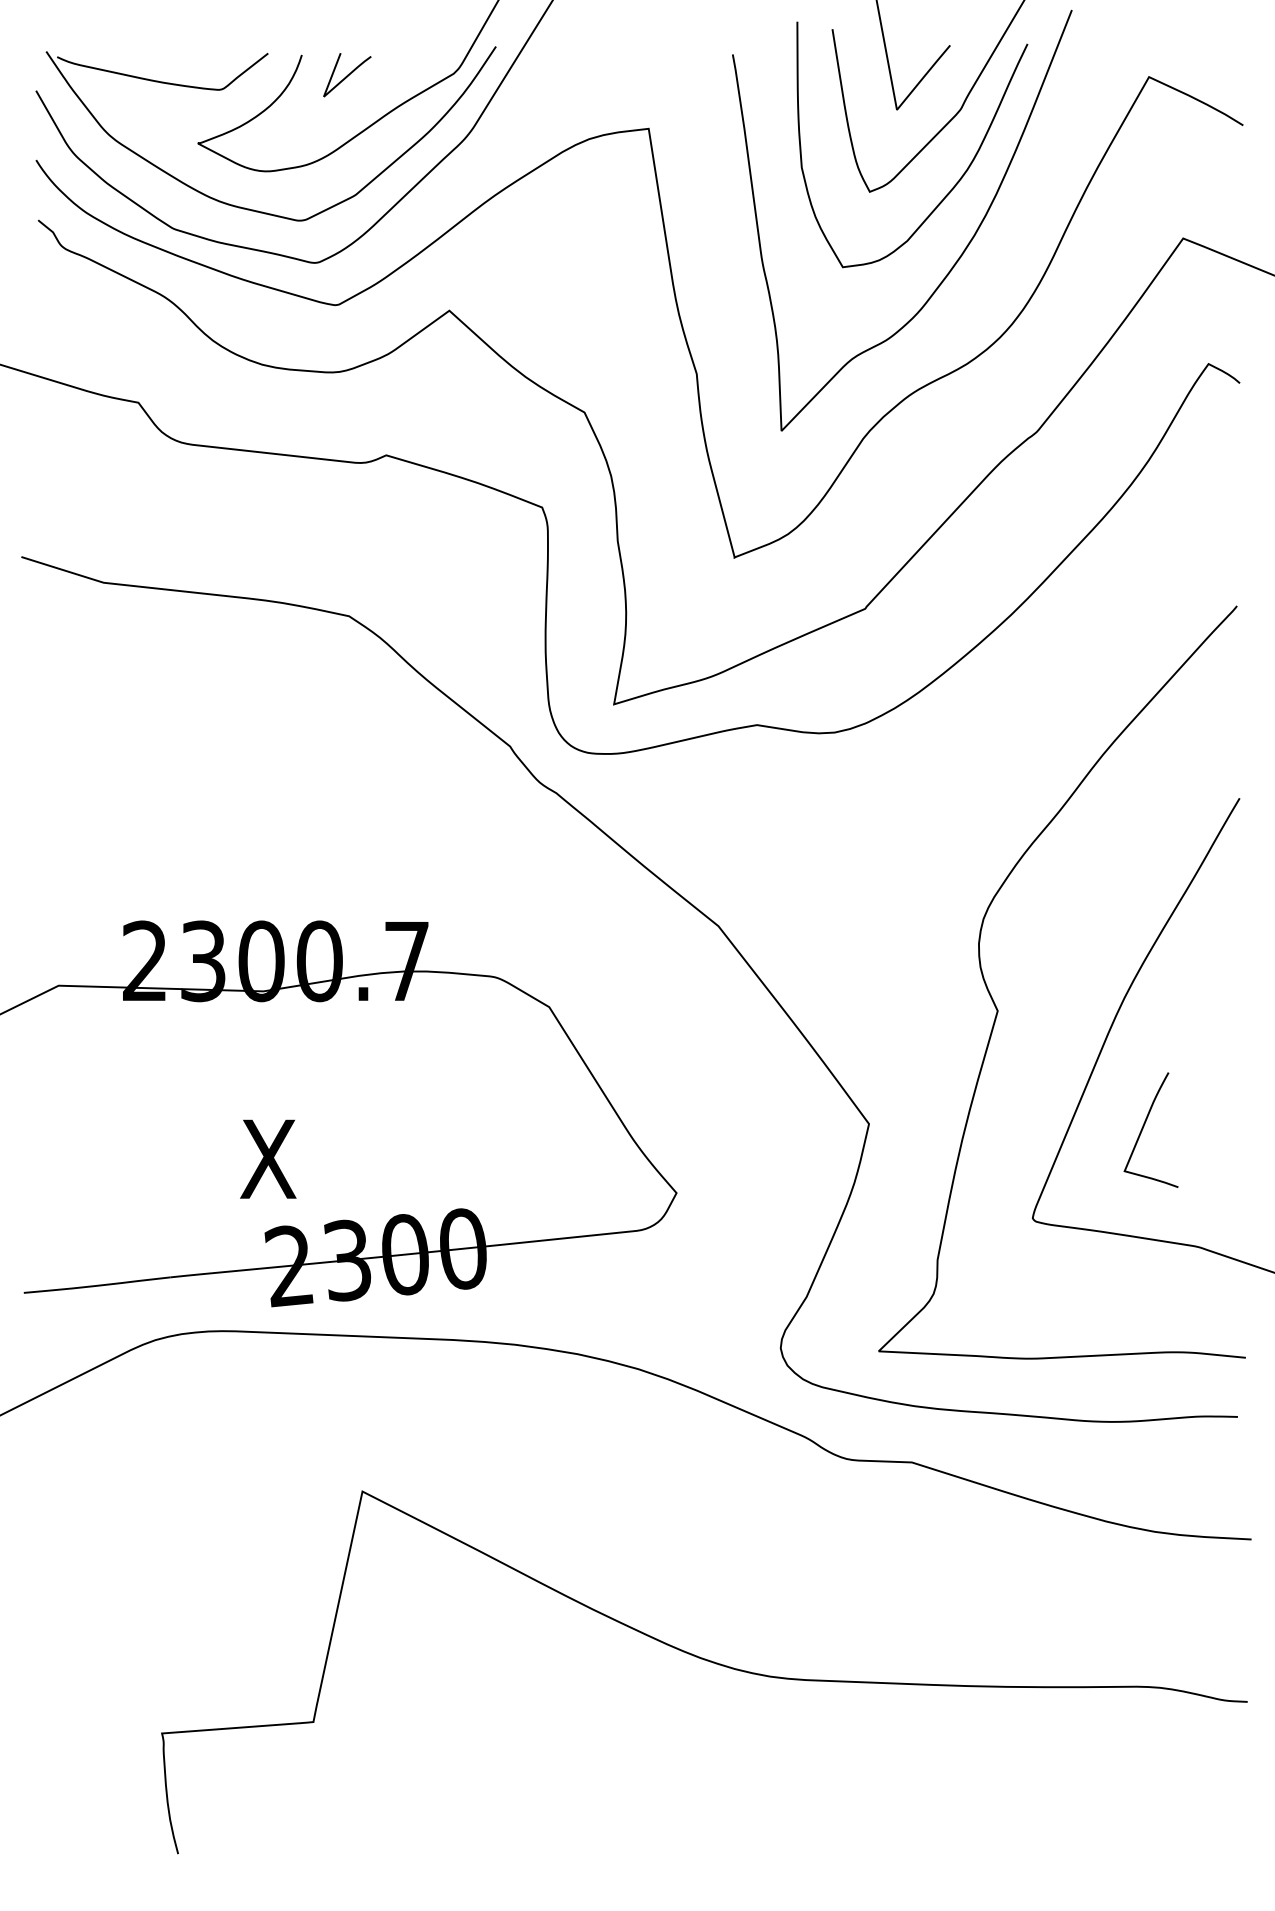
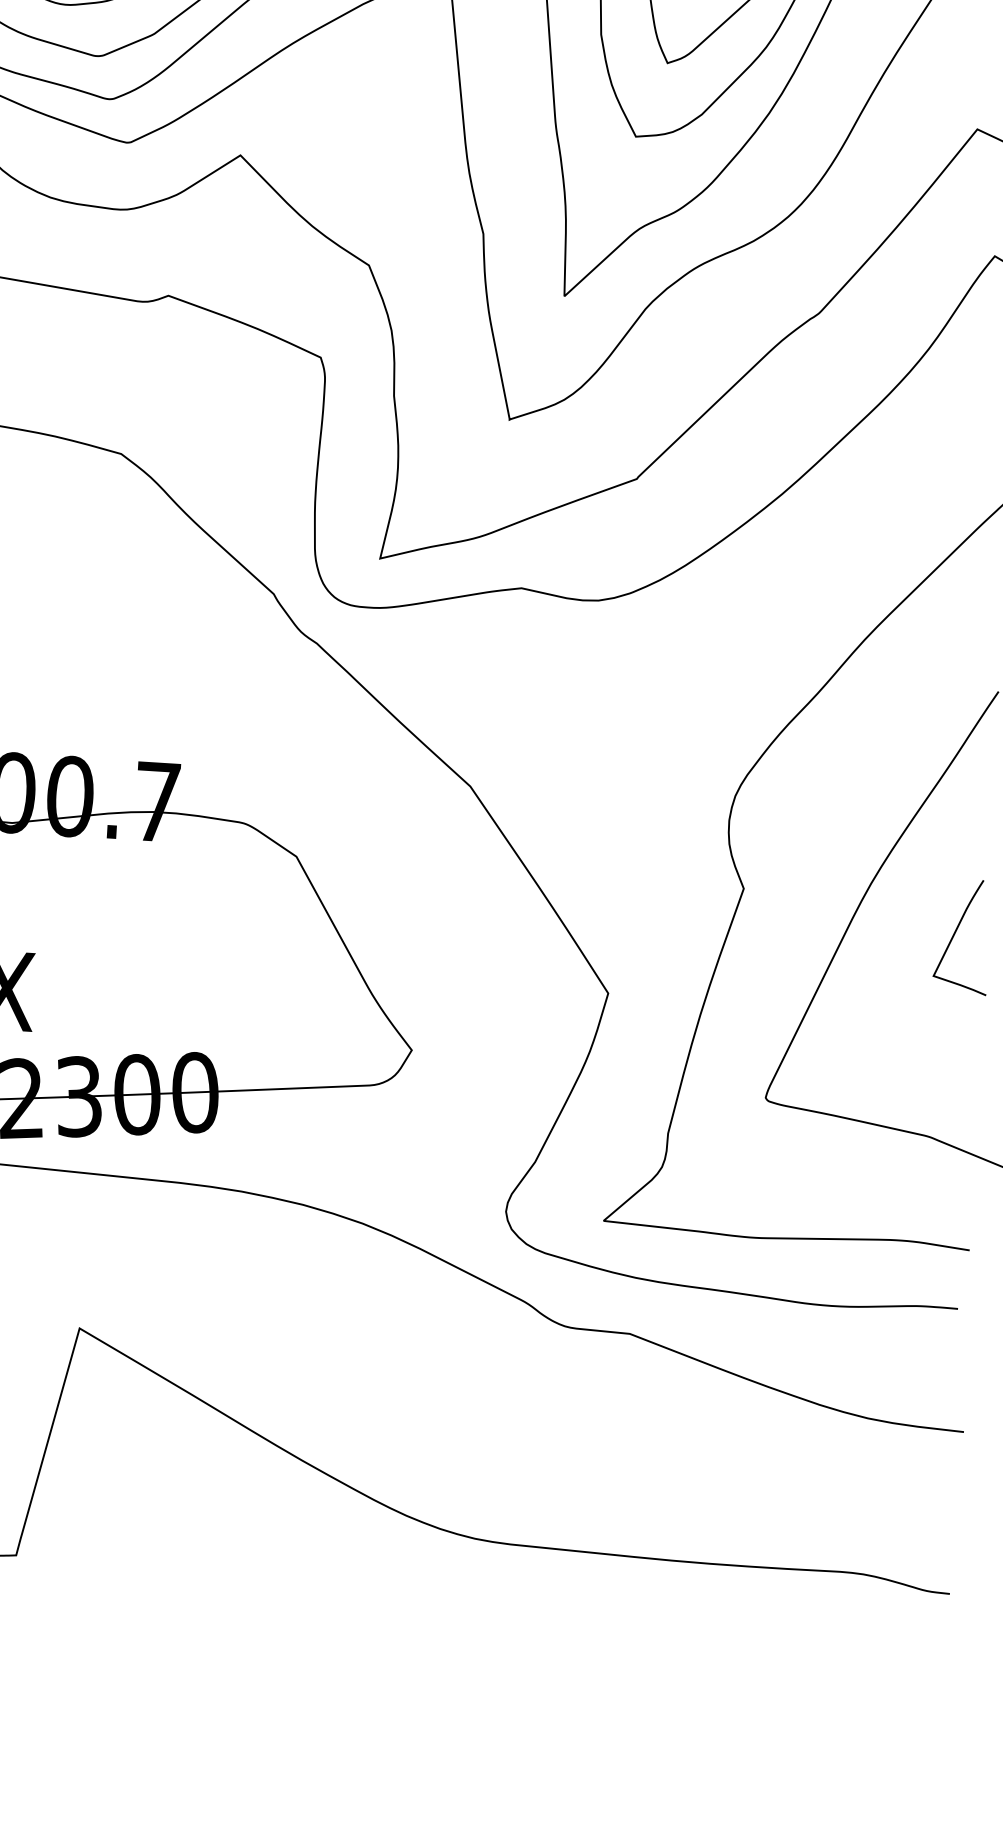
curve: (1144, 1126) -> (956, 932), moved

